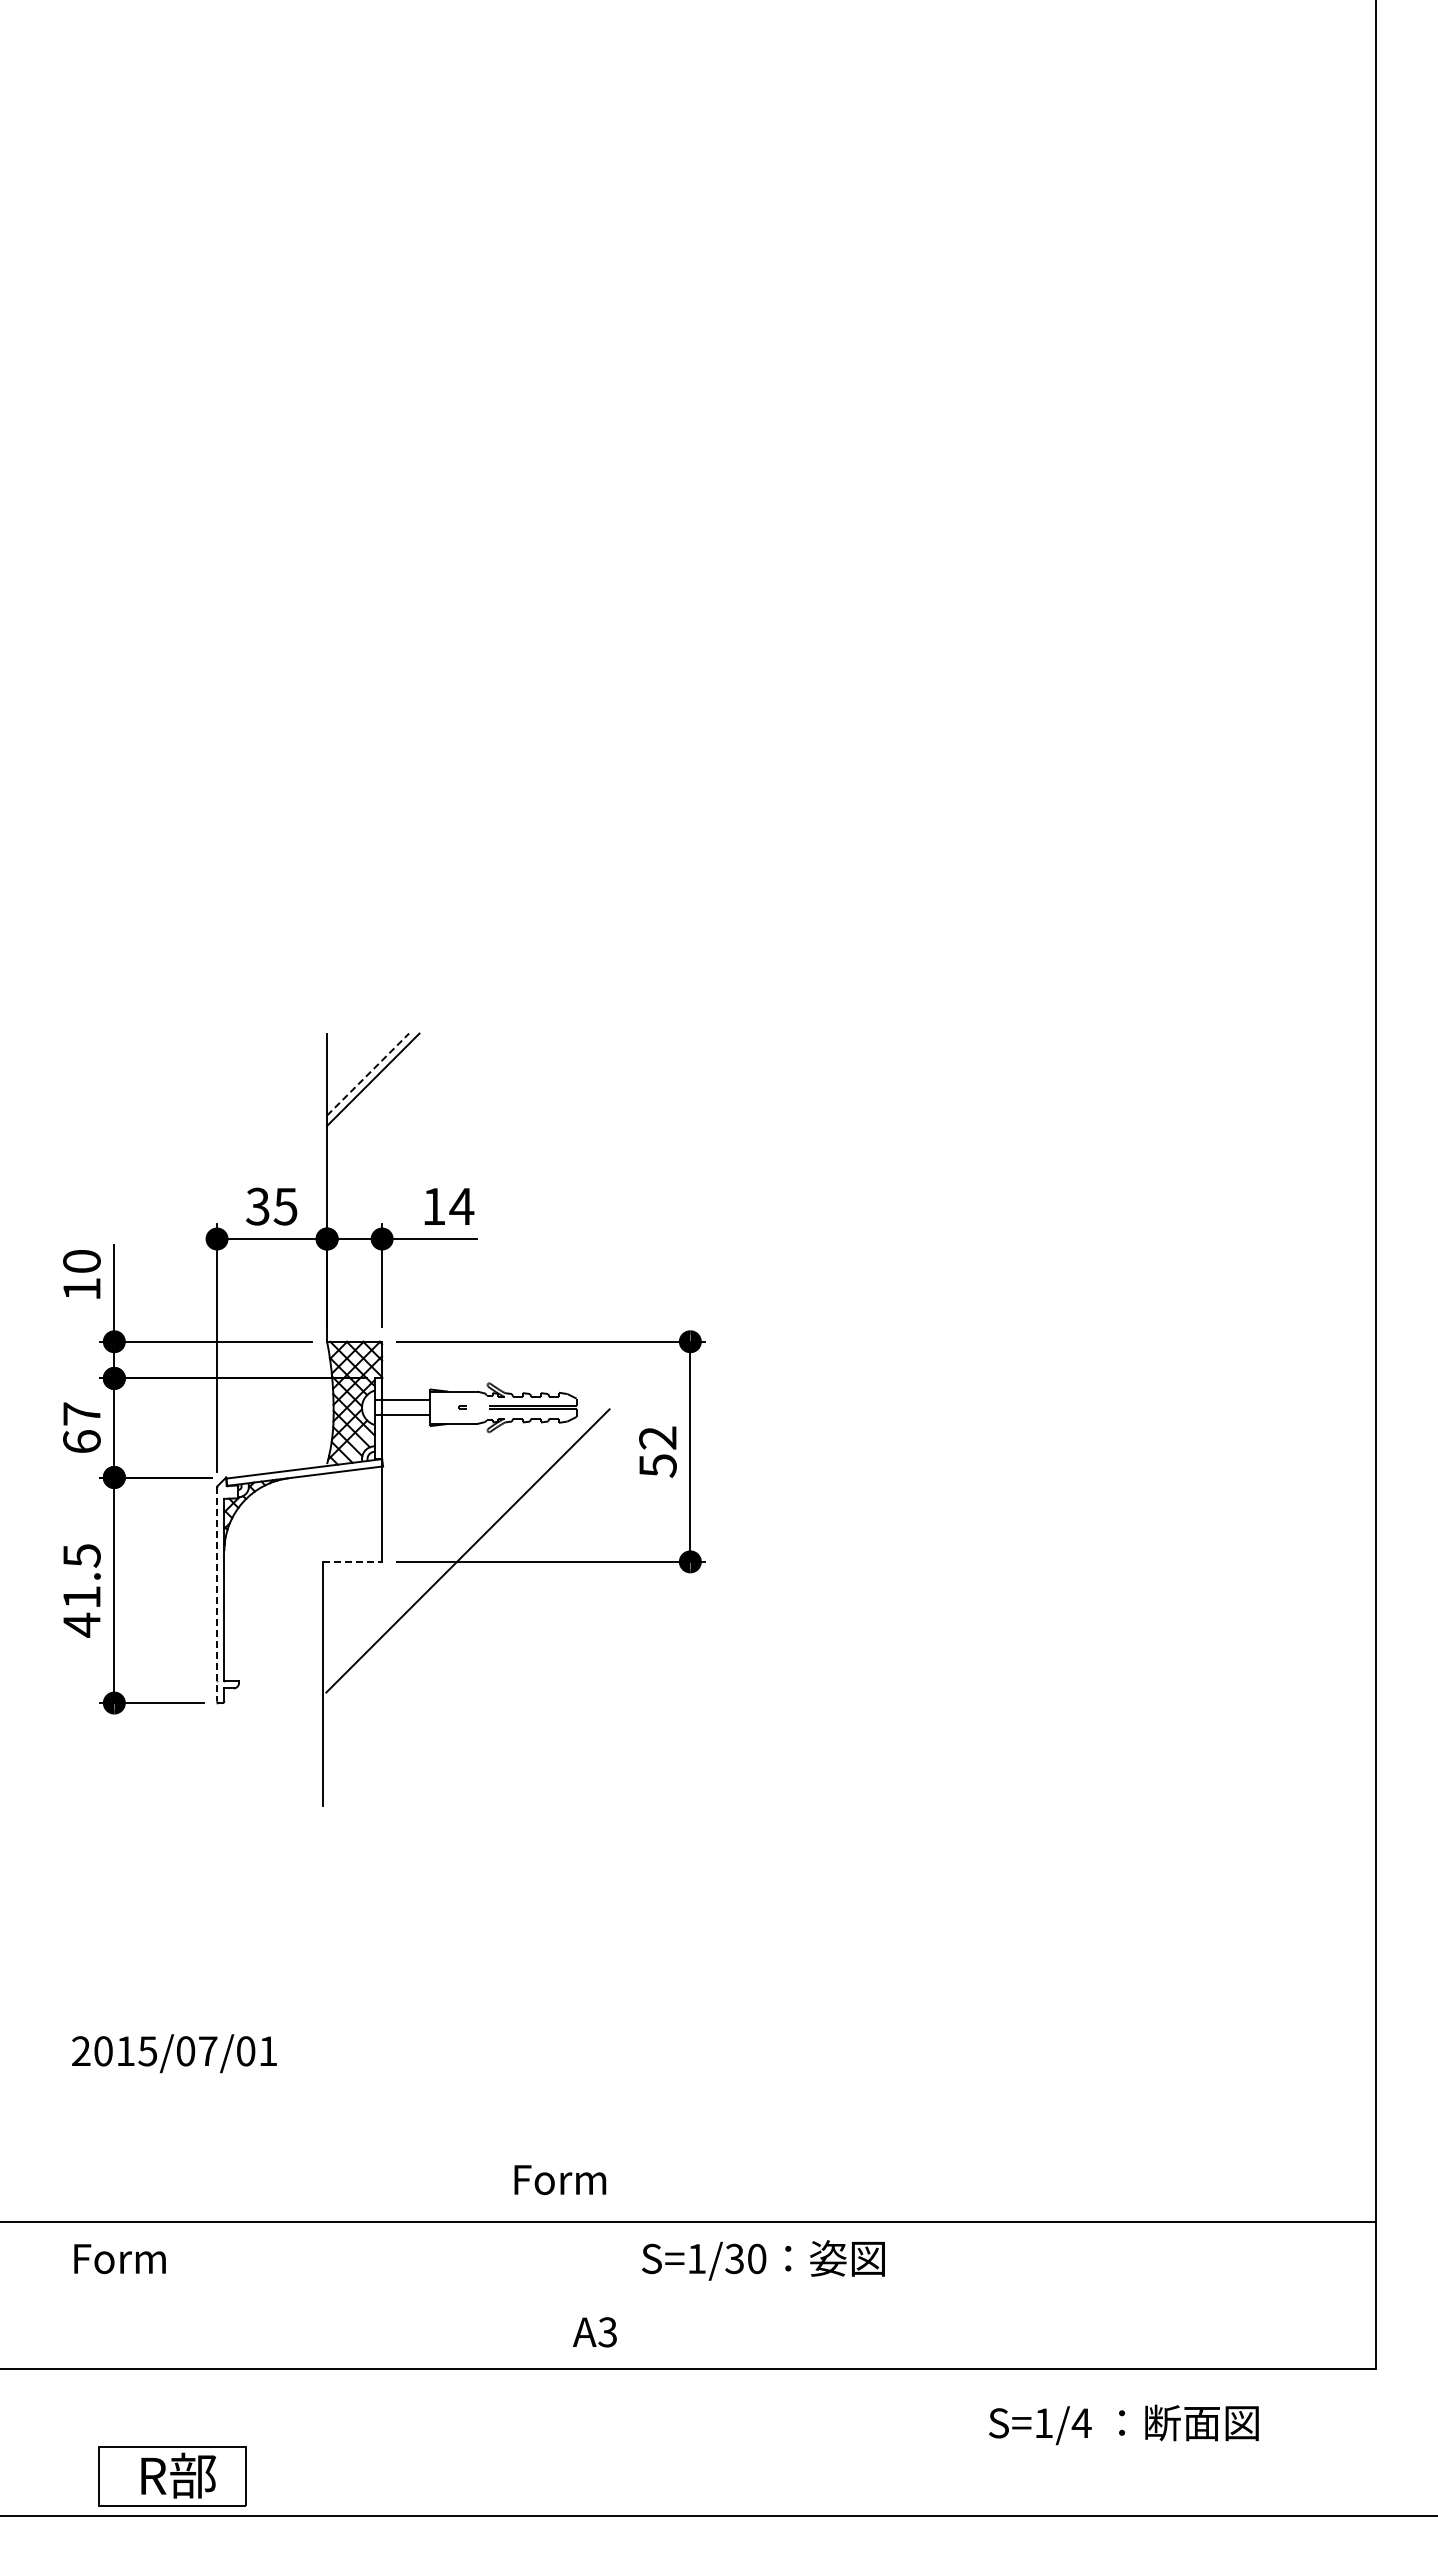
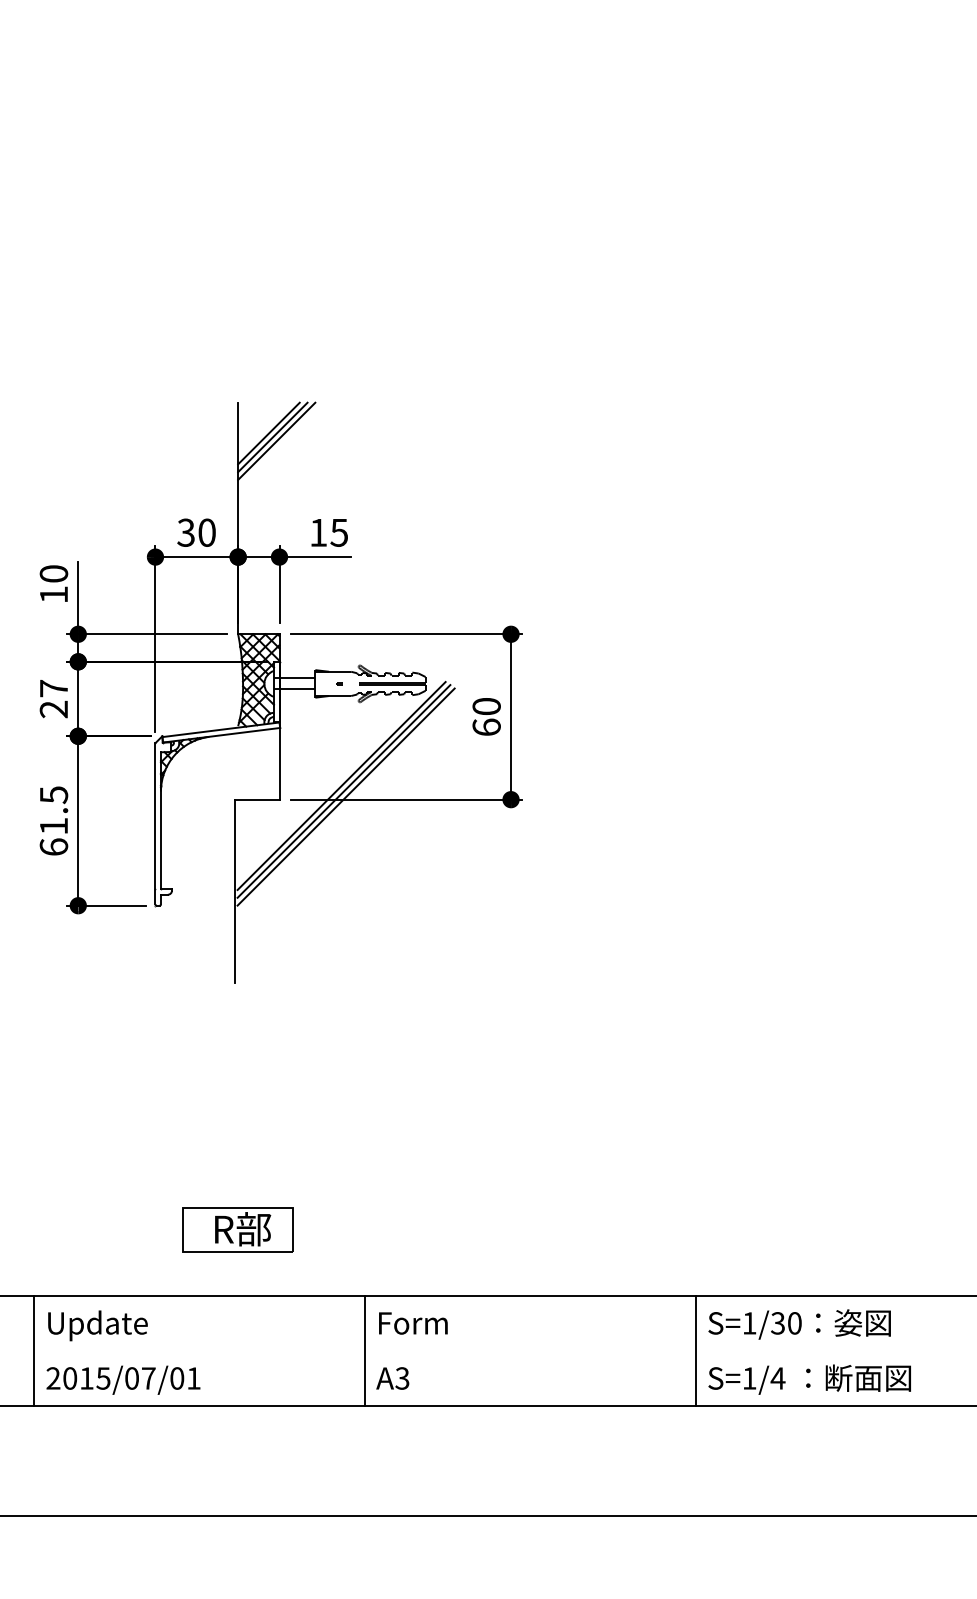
line: (368, 1074) -> (269, 433), dashed -> solid
line: (378, 1084) -> (276, 441), added
text: (285, 1206) -> (206, 532), 35 -> 30
text: (461, 1206) -> (339, 532), 14 -> 15
text: (81, 1441) -> (53, 709), 67 -> 27
text: (657, 1451) -> (486, 716), 52 -> 60
line: (464, 1543) -> (341, 785), added
line: (470, 1557) -> (345, 796), added
line: (352, 1561) -> (257, 799), dashed -> solid
line: (217, 1594) -> (155, 824), dashed -> solid
text: (81, 1624) -> (53, 846), 41.5 -> 61.5
text: (174, 2053) -> (123, 1380), moved
text: (560, 2180) -> (413, 1323), moved
text: (763, 2260) -> (799, 1324), moved
text: (140, 2261) -> (97, 1325), Form -> Update
line: (55, 2295) -> (34, 1350), added
line: (495, 2295) -> (364, 1350), added
line: (936, 2295) -> (695, 1350), added
text: (594, 2332) -> (392, 1378), moved
text: (1123, 2424) -> (809, 1379), moved
part: (172, 2476) -> (238, 1229), moved

